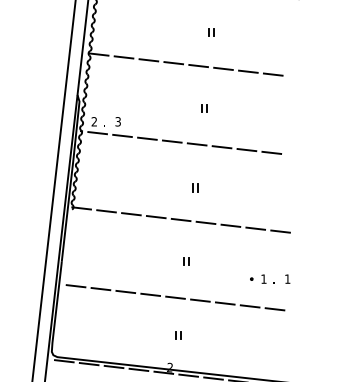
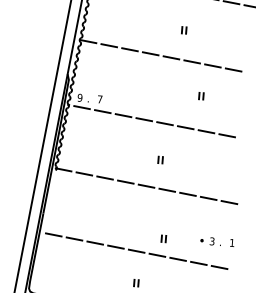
part: (204, 108) -> (201, 96), moved
text: (94, 121) -> (80, 97), 2 -> 9
text: (117, 121) -> (99, 99), 3 -> 7
part: (186, 261) -> (163, 238), moved
text: (263, 278) -> (211, 240), 1 -> 3

